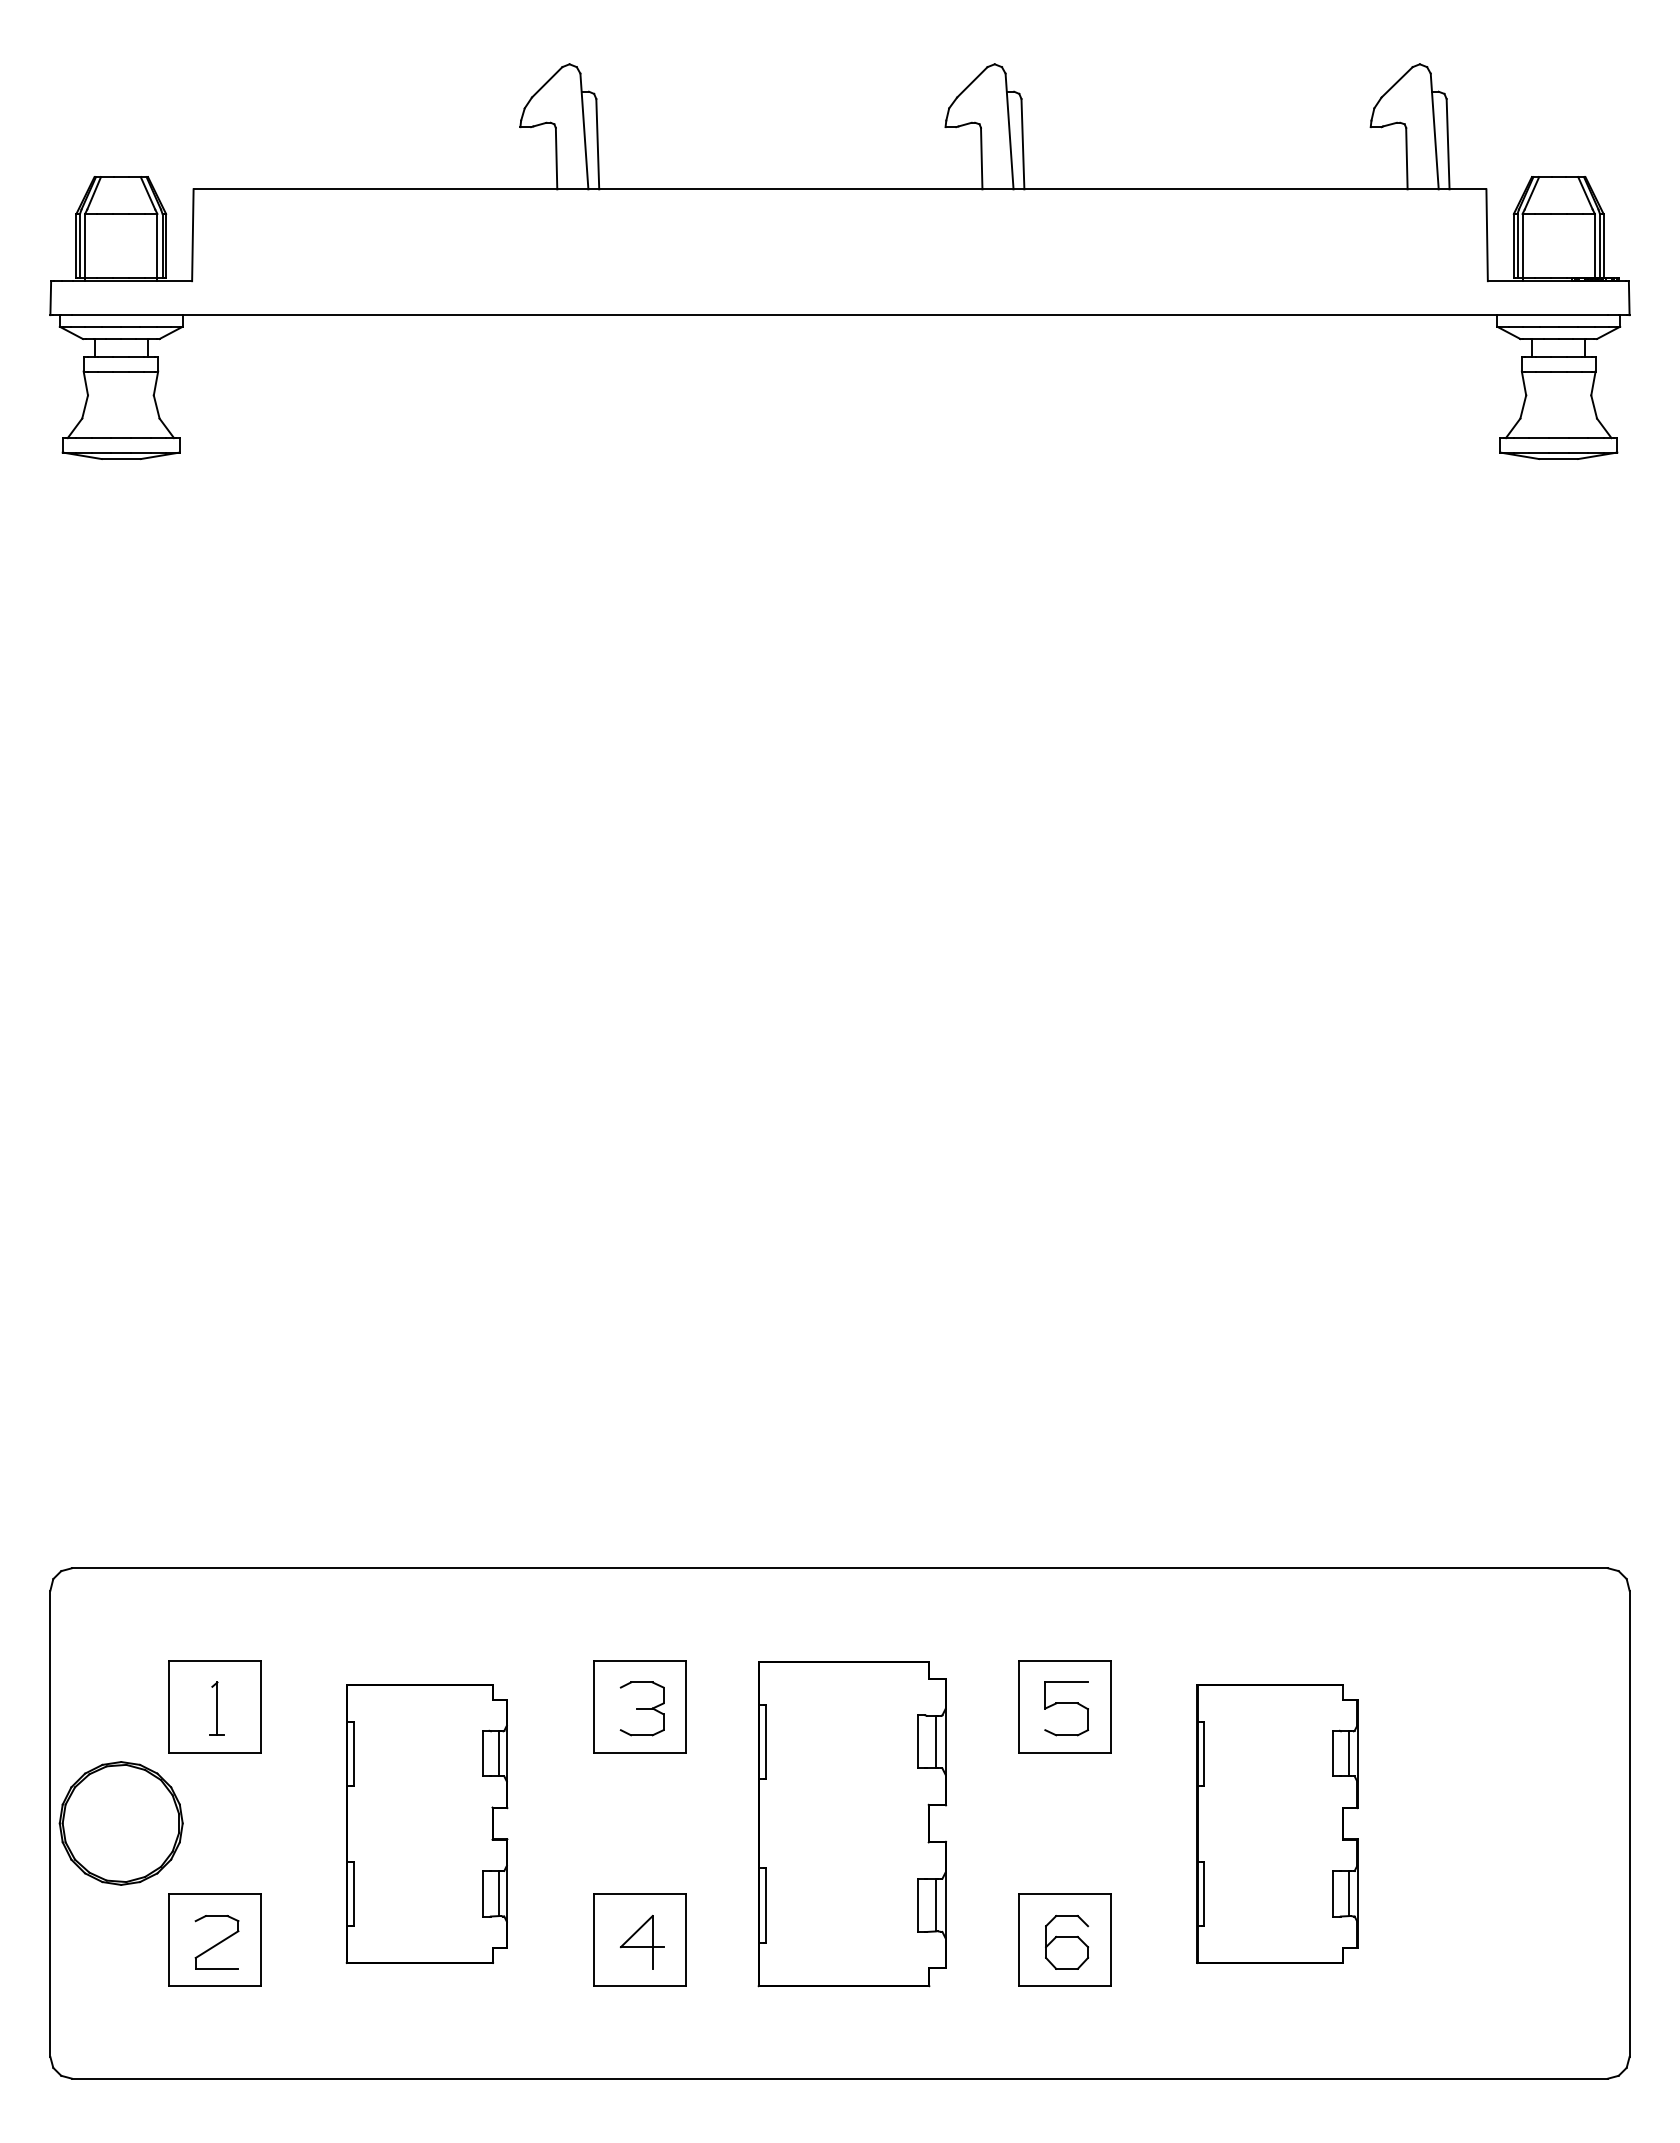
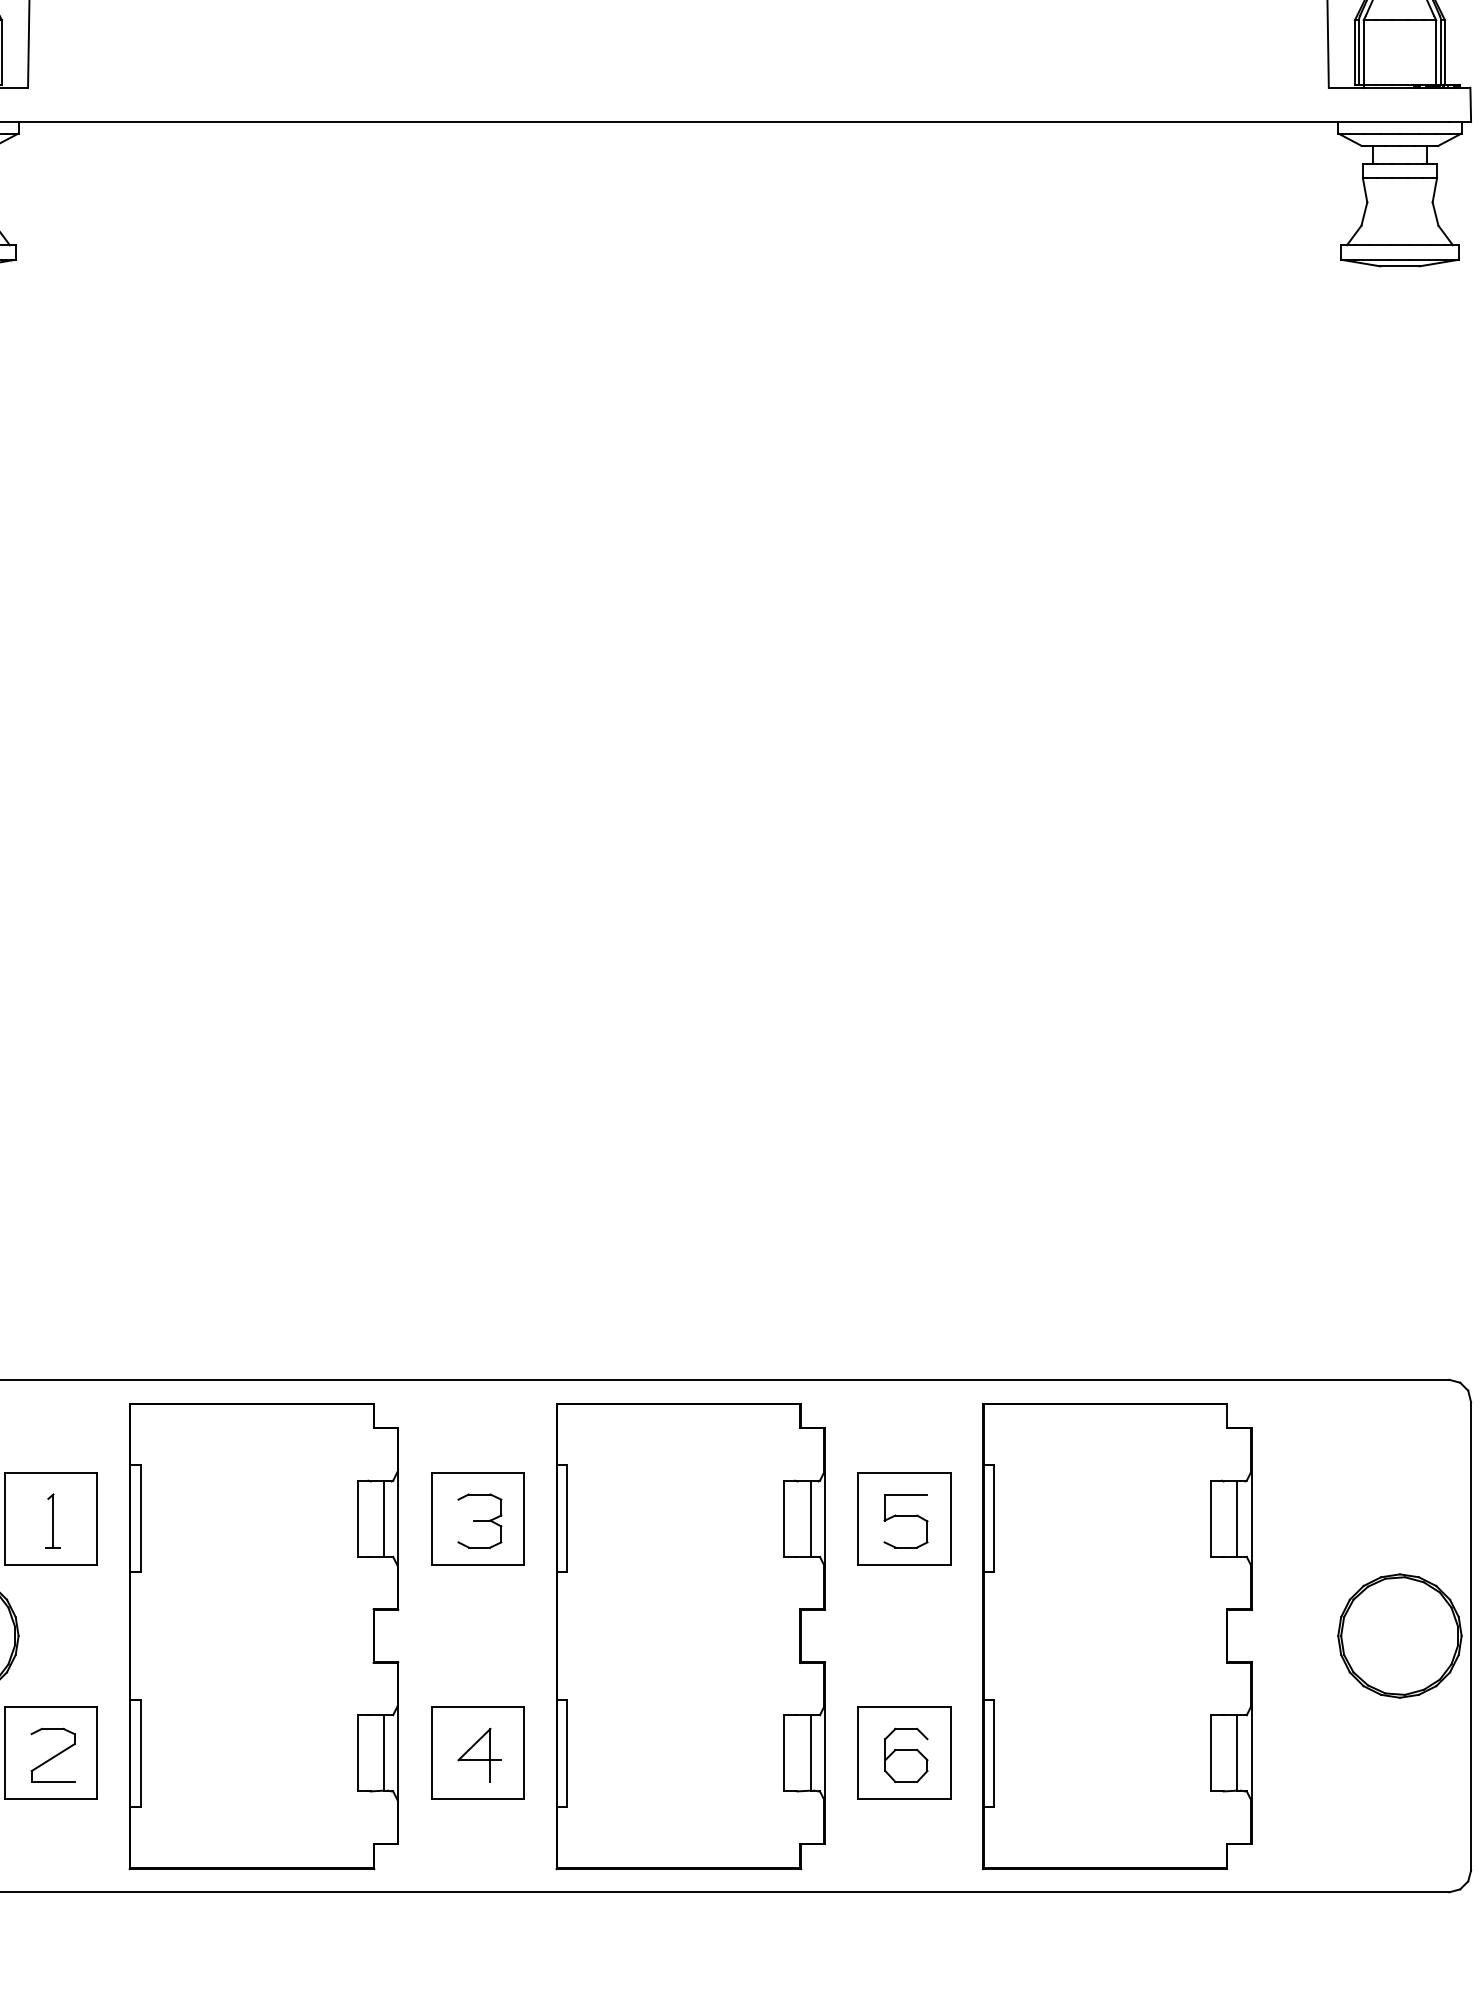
part: (426, 1823) -> (263, 1636), size x1.67
part: (852, 1823) -> (690, 1636), size x1.43
part: (1277, 1823) -> (1117, 1636), size x1.67
part: (1558, 1823) -> (1399, 1636), added

